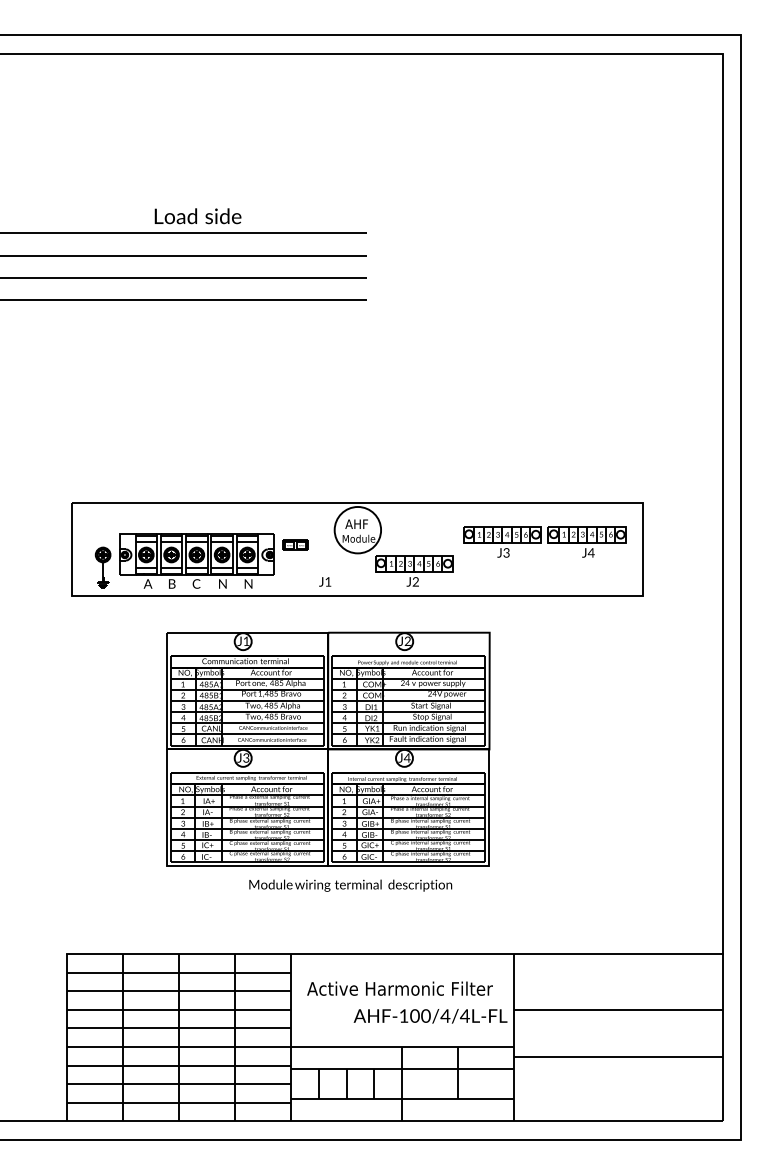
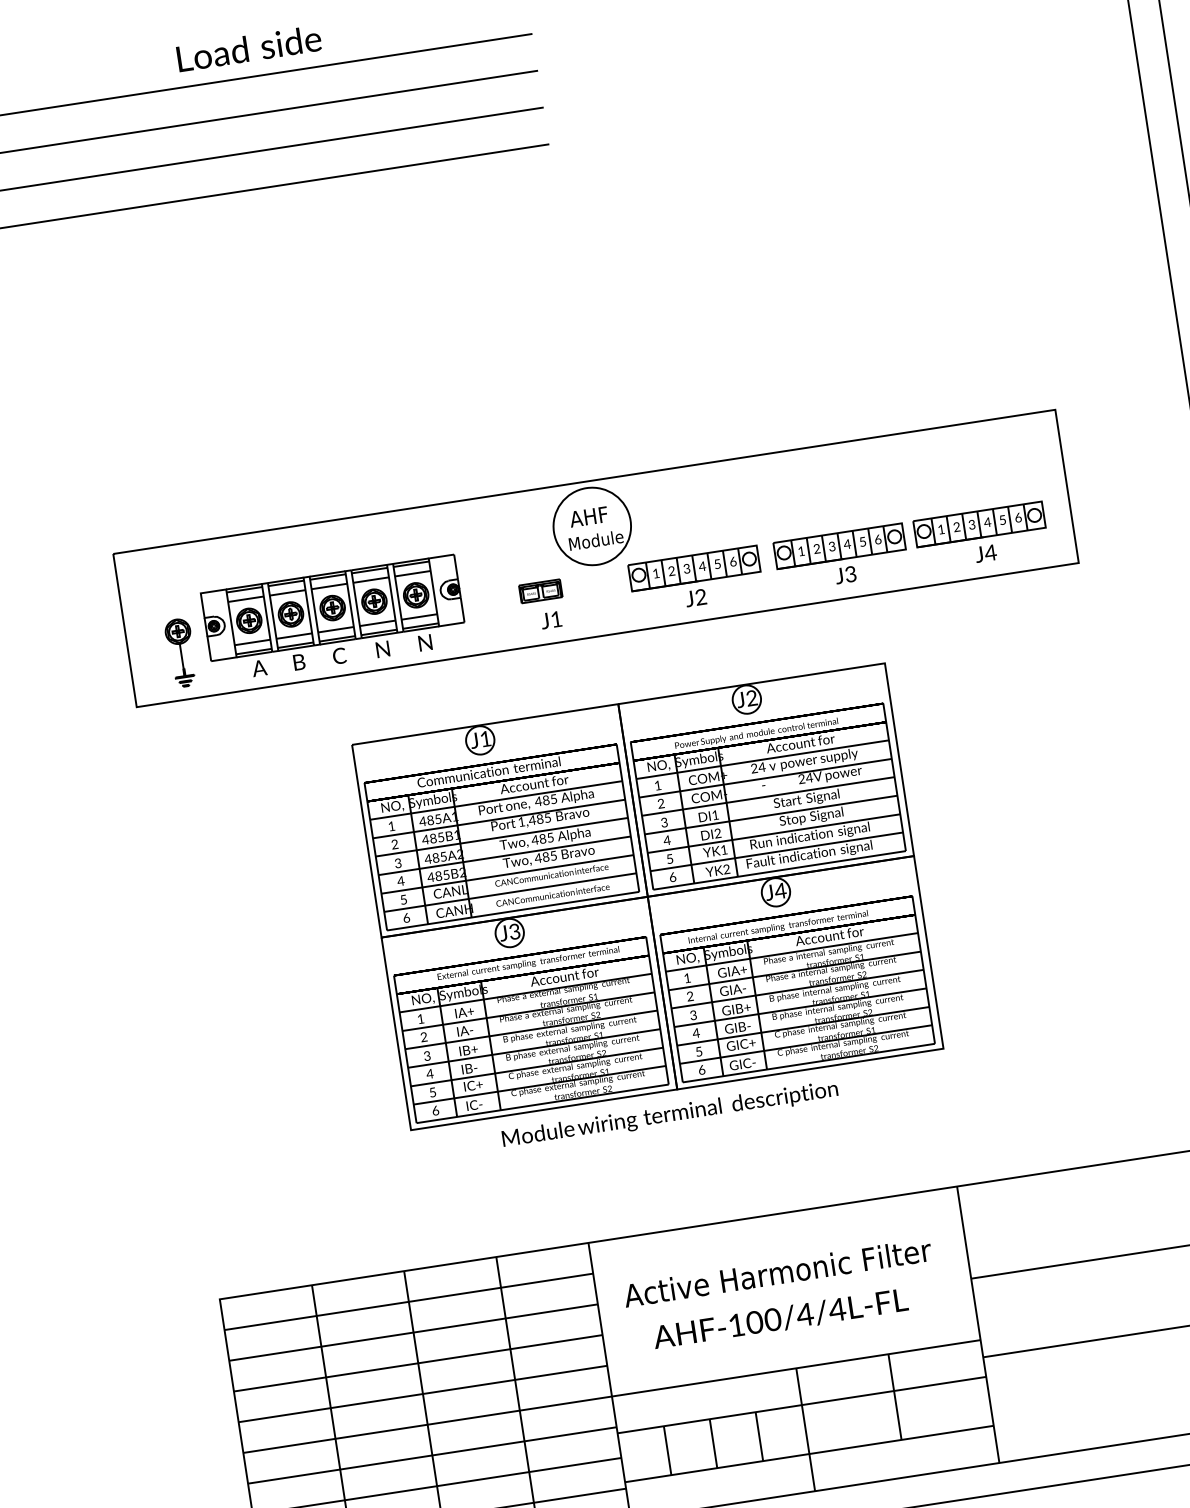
part: (544, 541) -> (910, 545), moved
part: (295, 544) -> (540, 590), moved
part: (328, 748) -> (648, 895), moved
text: (430, 1016) -> (780, 1319), moved

